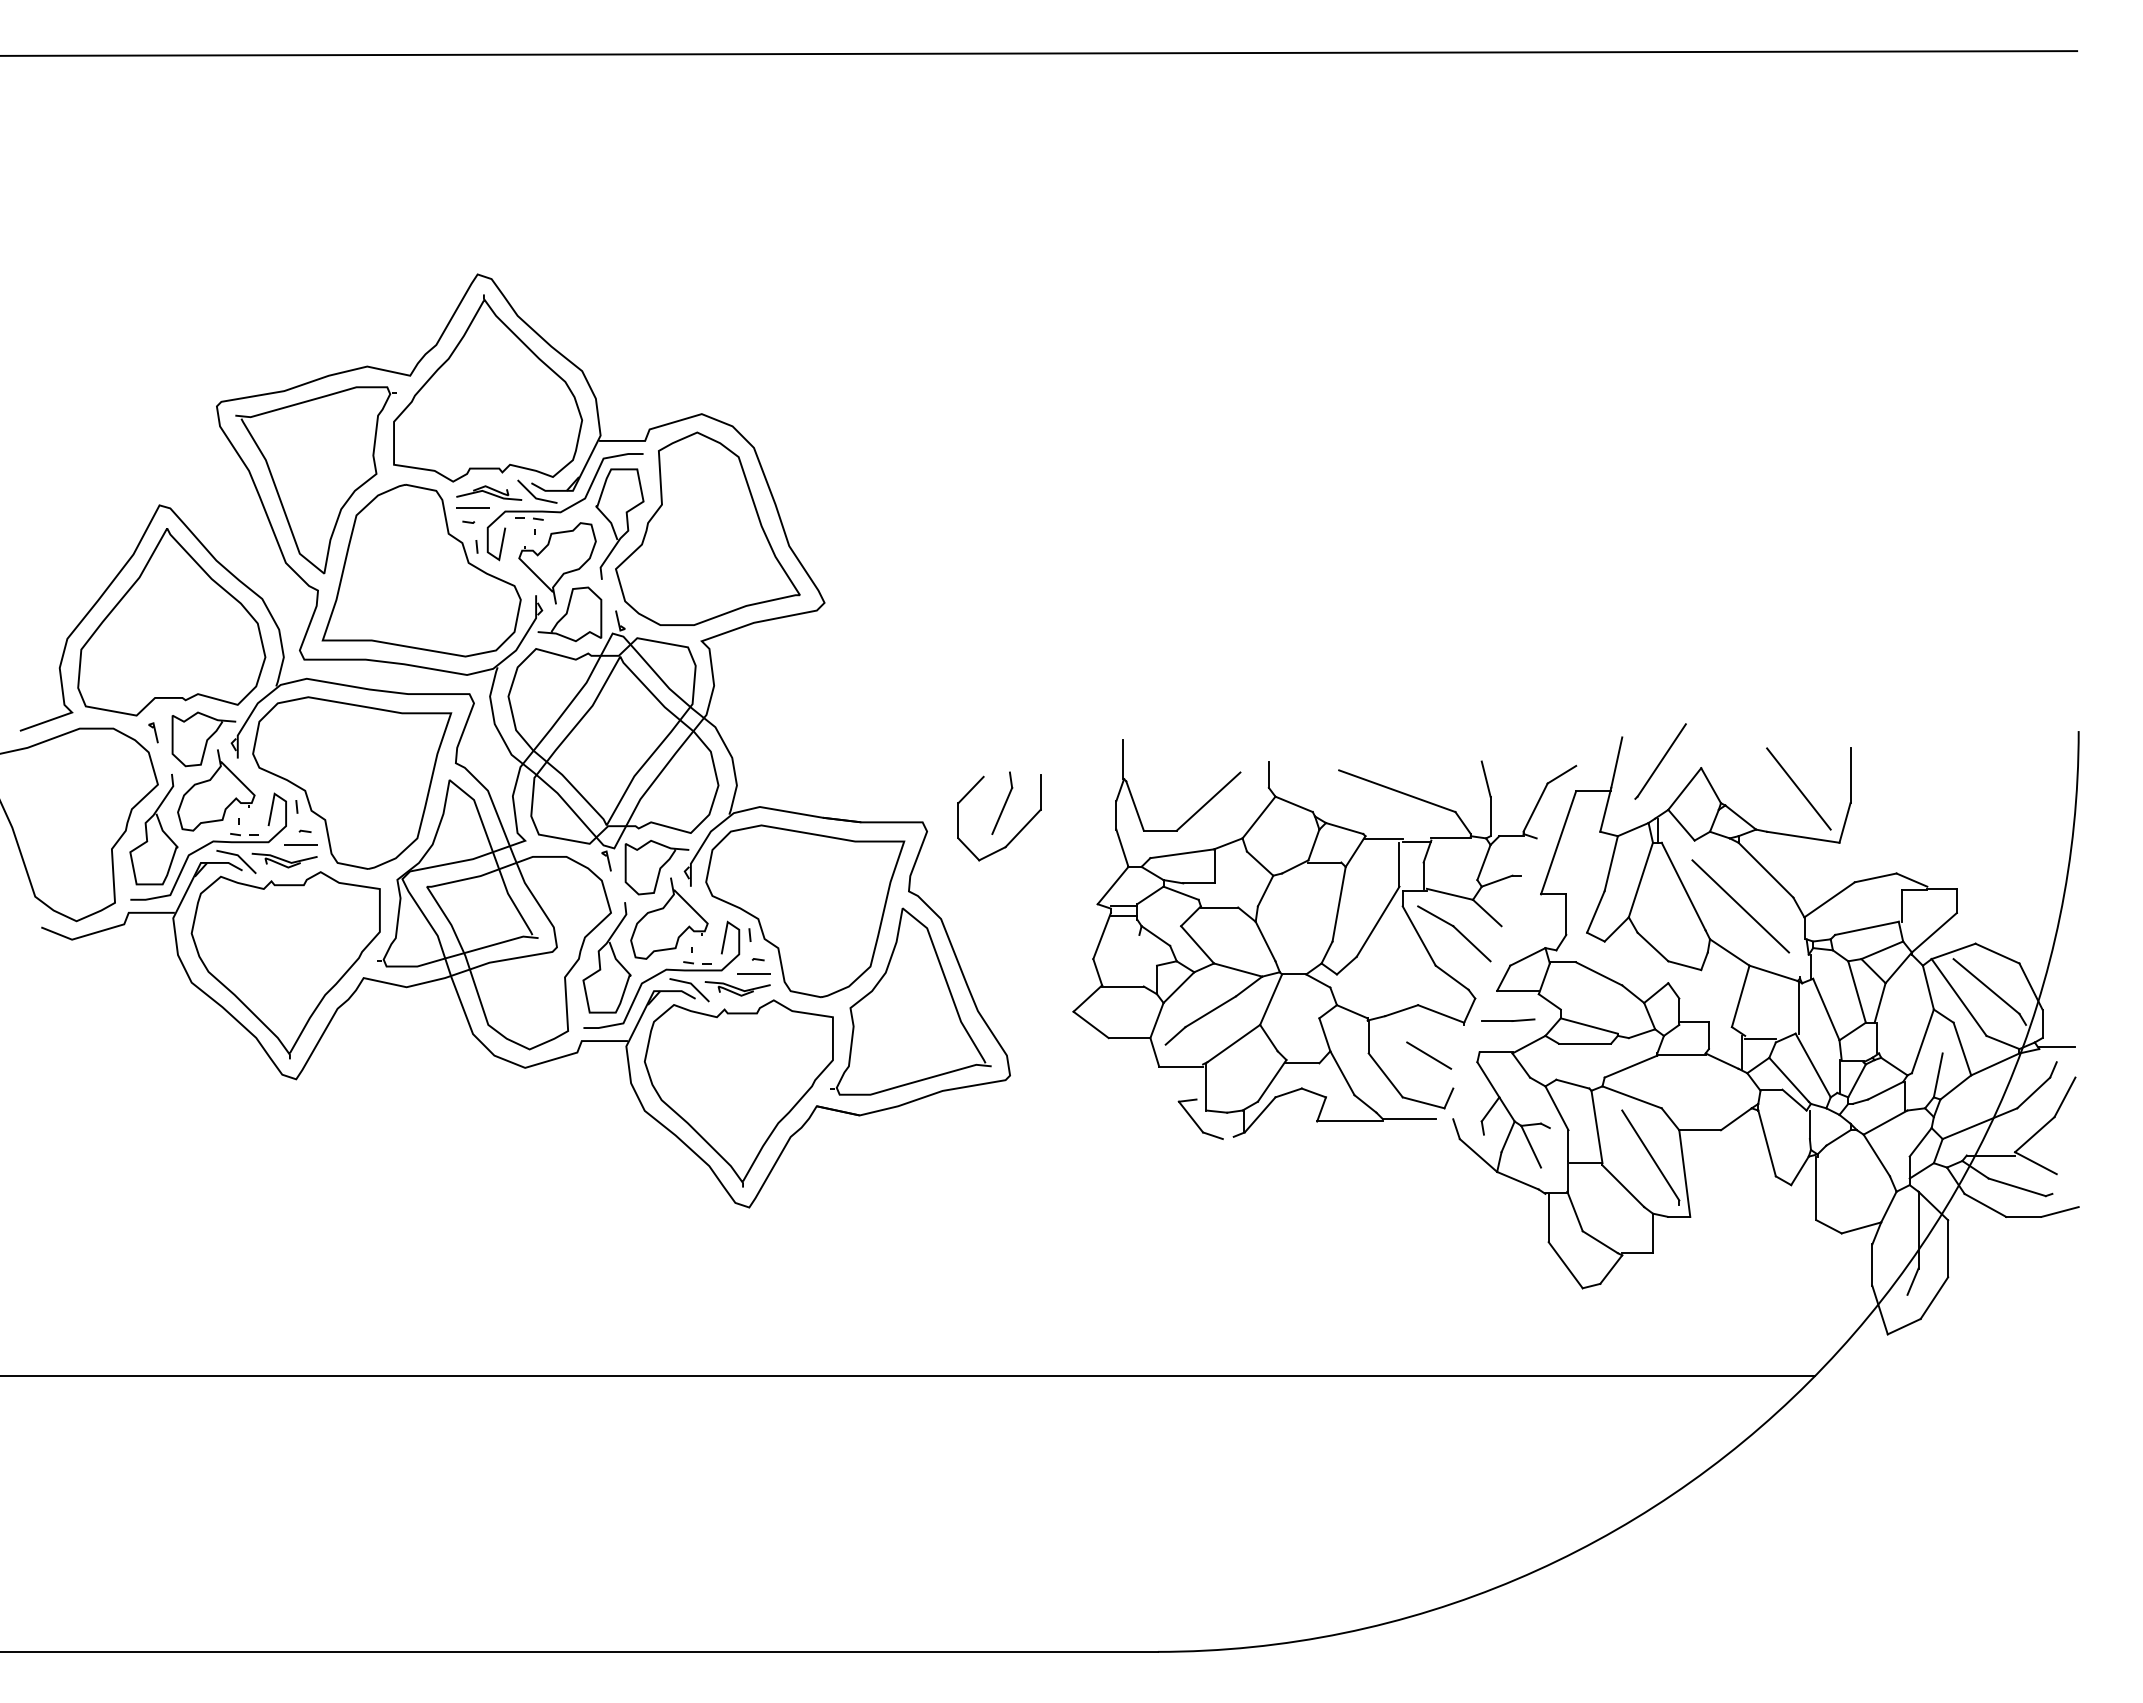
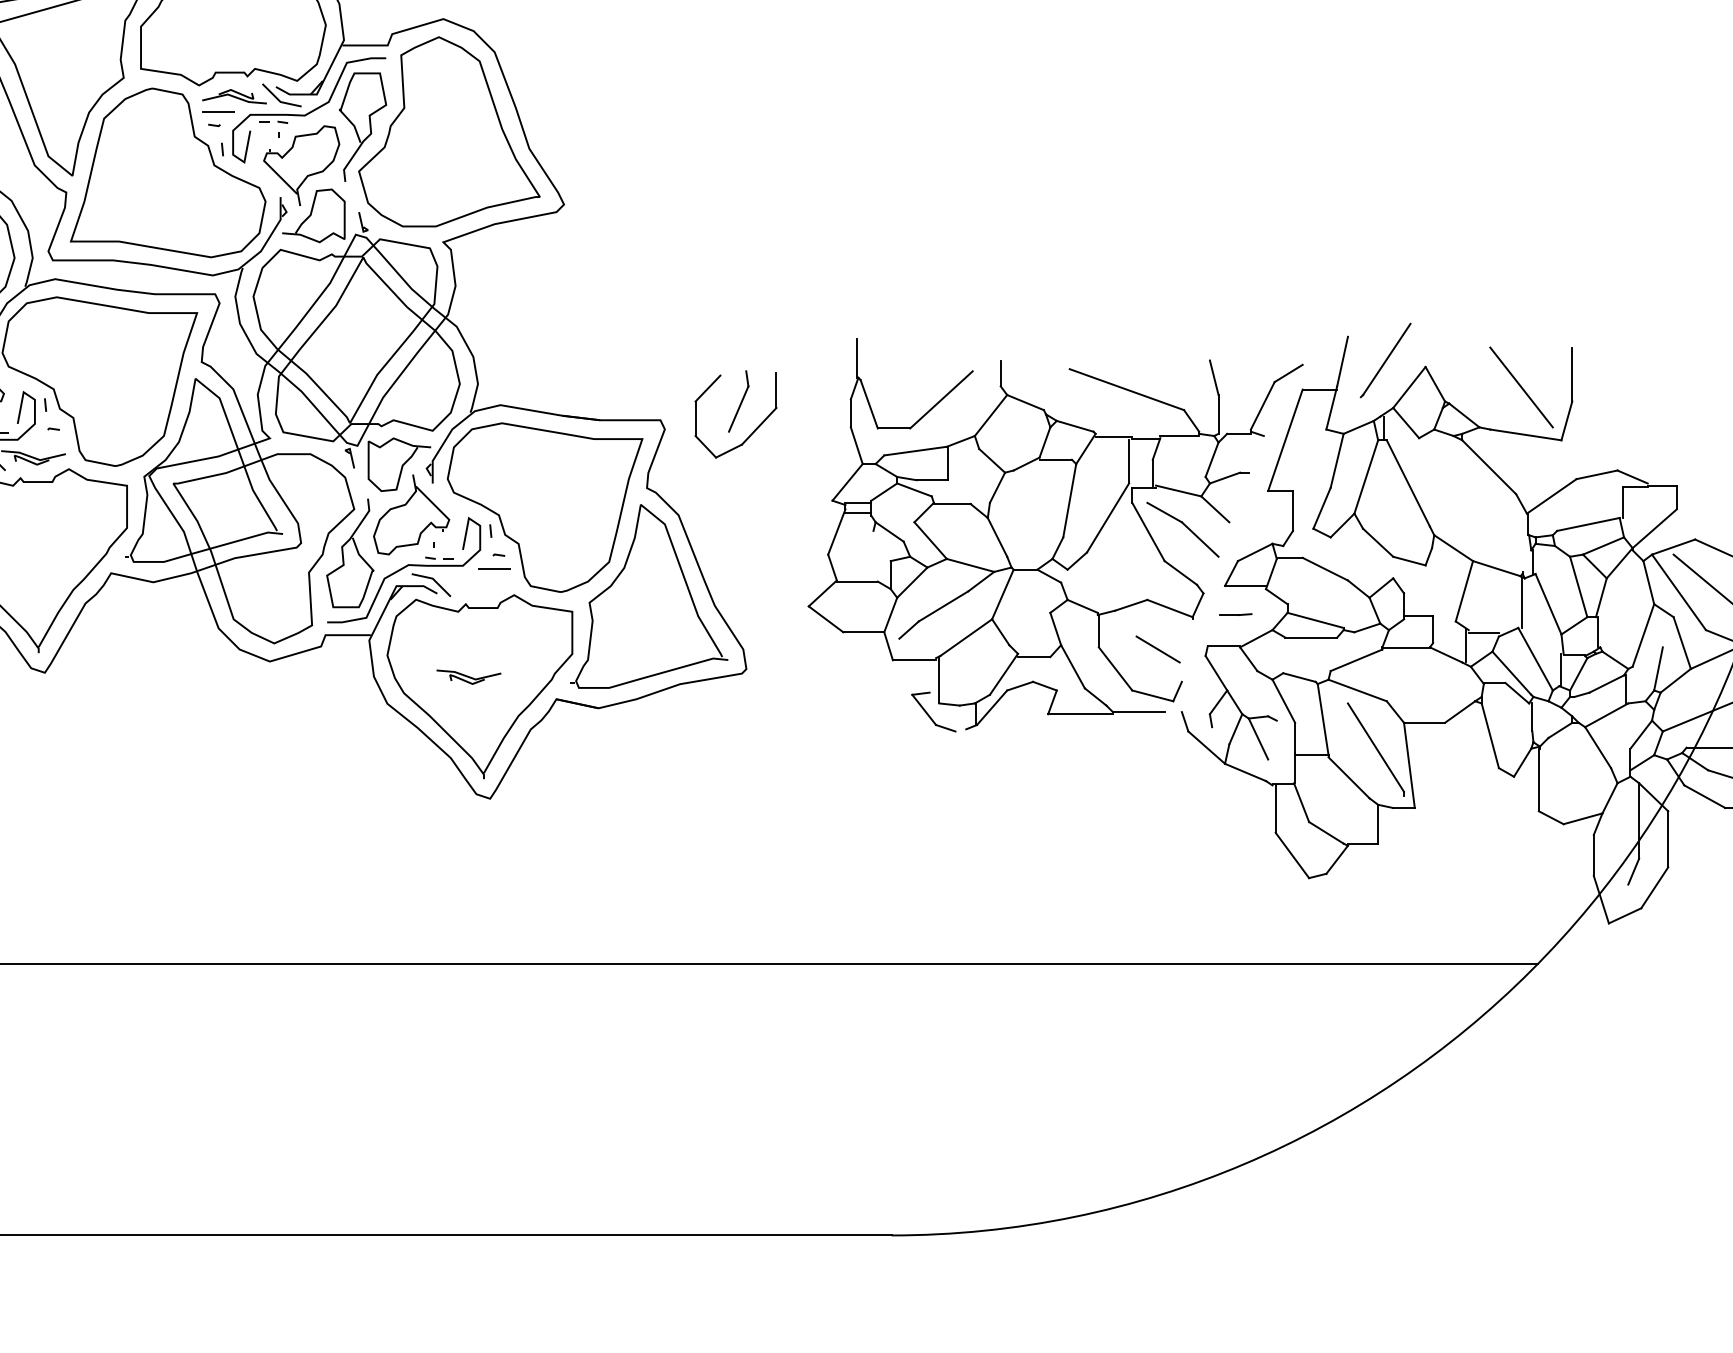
line: (300, 844) -> (49, 442), removed
line: (1740, 906) -> (1464, 502), removed
part: (737, 988) -> (468, 676), moved
part: (1508, 1019) -> (1236, 614), size x0.6

